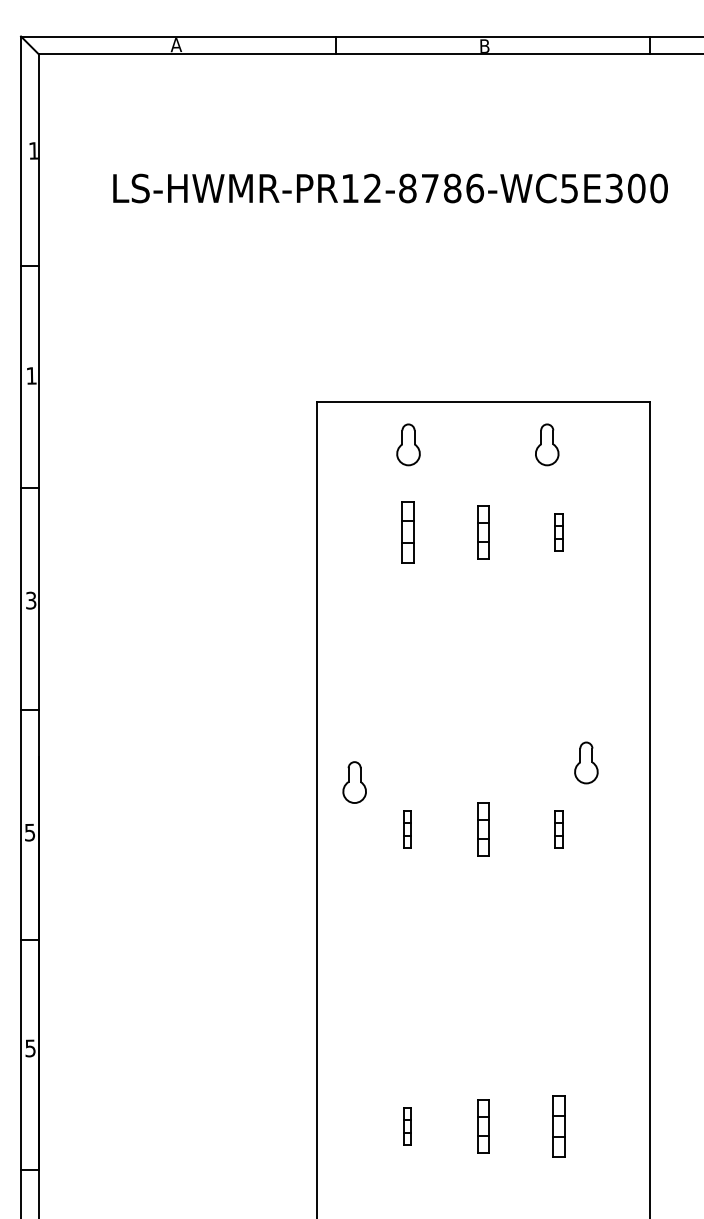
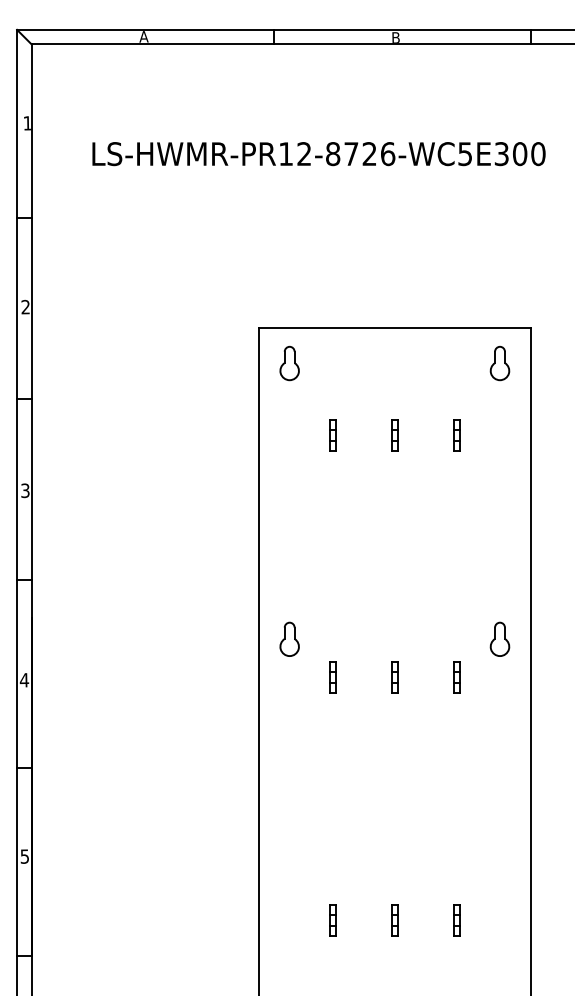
text: (452, 189) -> (369, 154), LS-HWMR-PR12-8786-WC5E300 -> LS-HWMR-PR12-8726-WC5E300
text: (31, 375) -> (25, 306), 1 -> 2
part: (408, 444) -> (289, 363), moved
part: (546, 444) -> (499, 363), moved
part: (407, 533) -> (332, 435), size x0.62
part: (482, 533) -> (394, 435), size x0.71
part: (585, 761) -> (499, 638), moved
part: (482, 829) -> (394, 677), size x0.71
text: (30, 832) -> (24, 680), 5 -> 4
part: (482, 1126) -> (394, 920), size x0.71
part: (558, 1126) -> (456, 920), size x0.62

